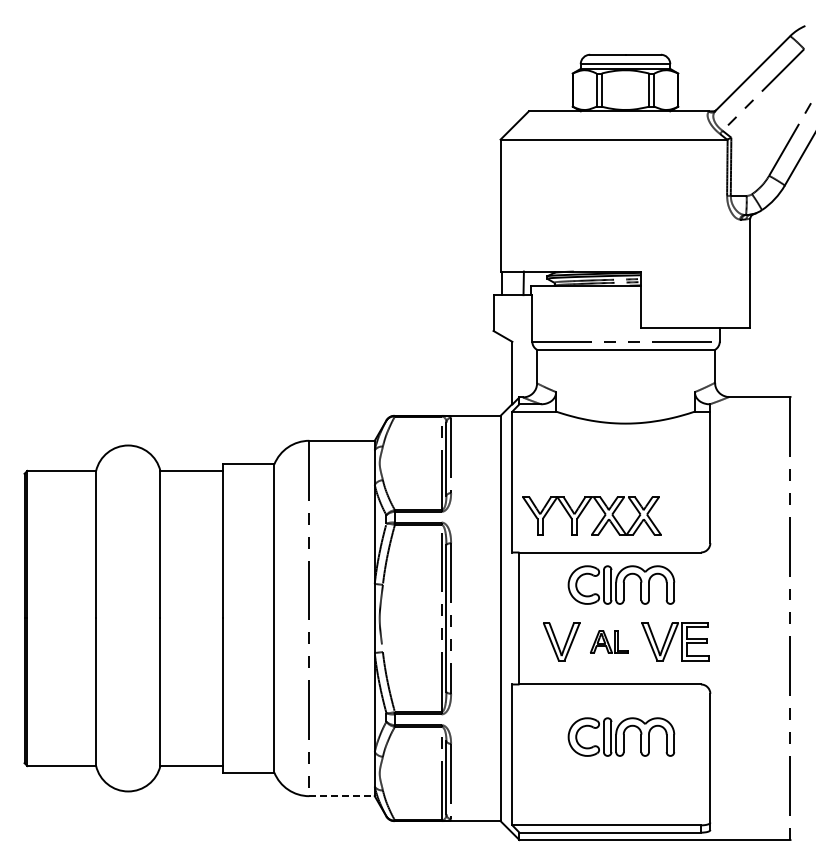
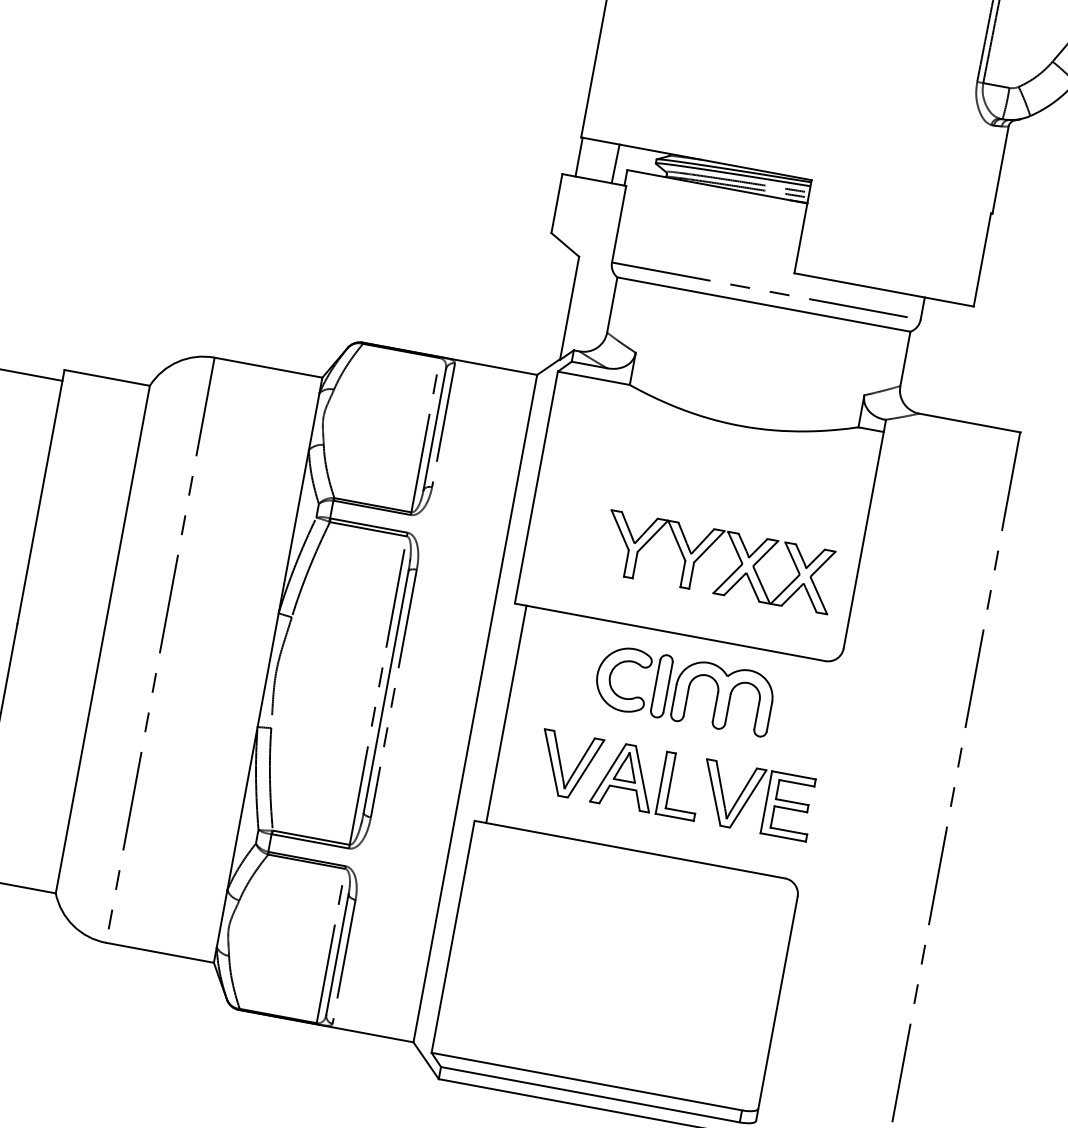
part: (583, 511) -> (706, 552), moved
part: (609, 641) -> (647, 779), size x1.67
part: (621, 736) -> (638, 939), removed
line: (342, 796) -> (160, 953), dashed -> solid

